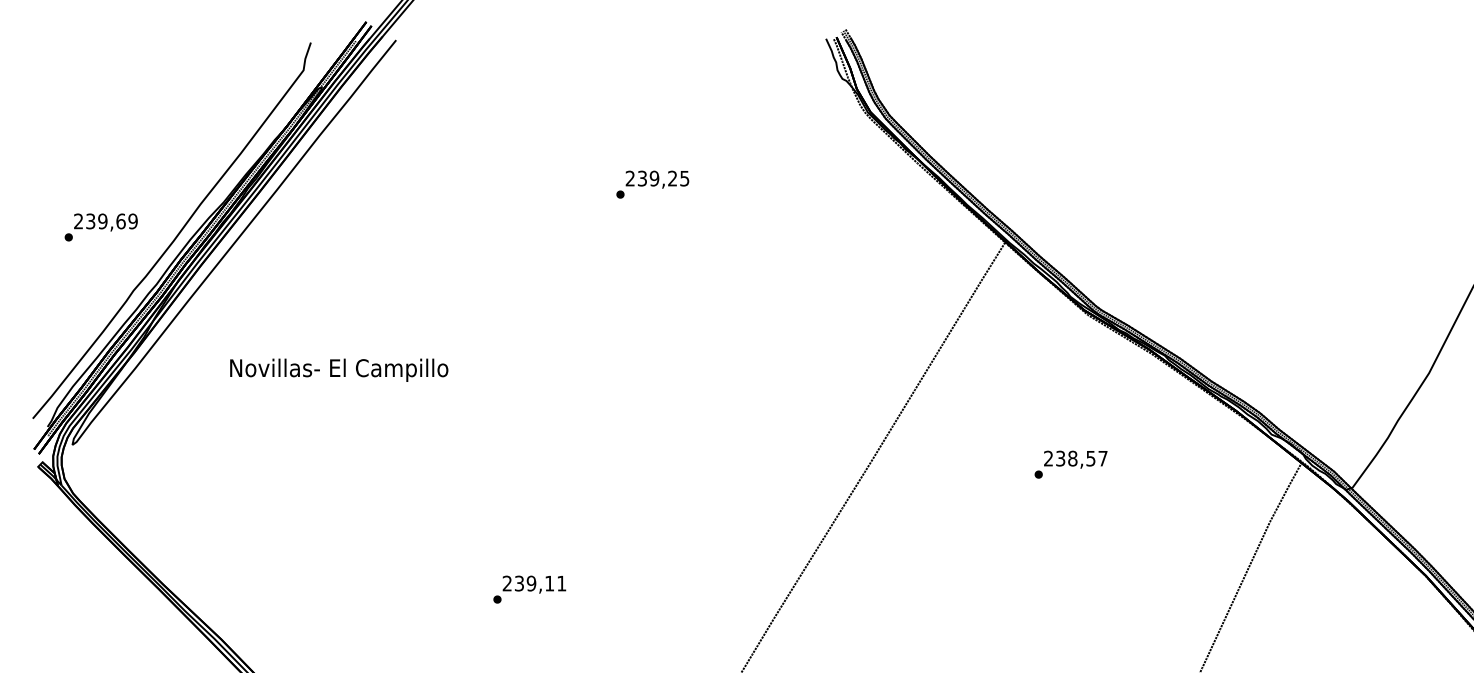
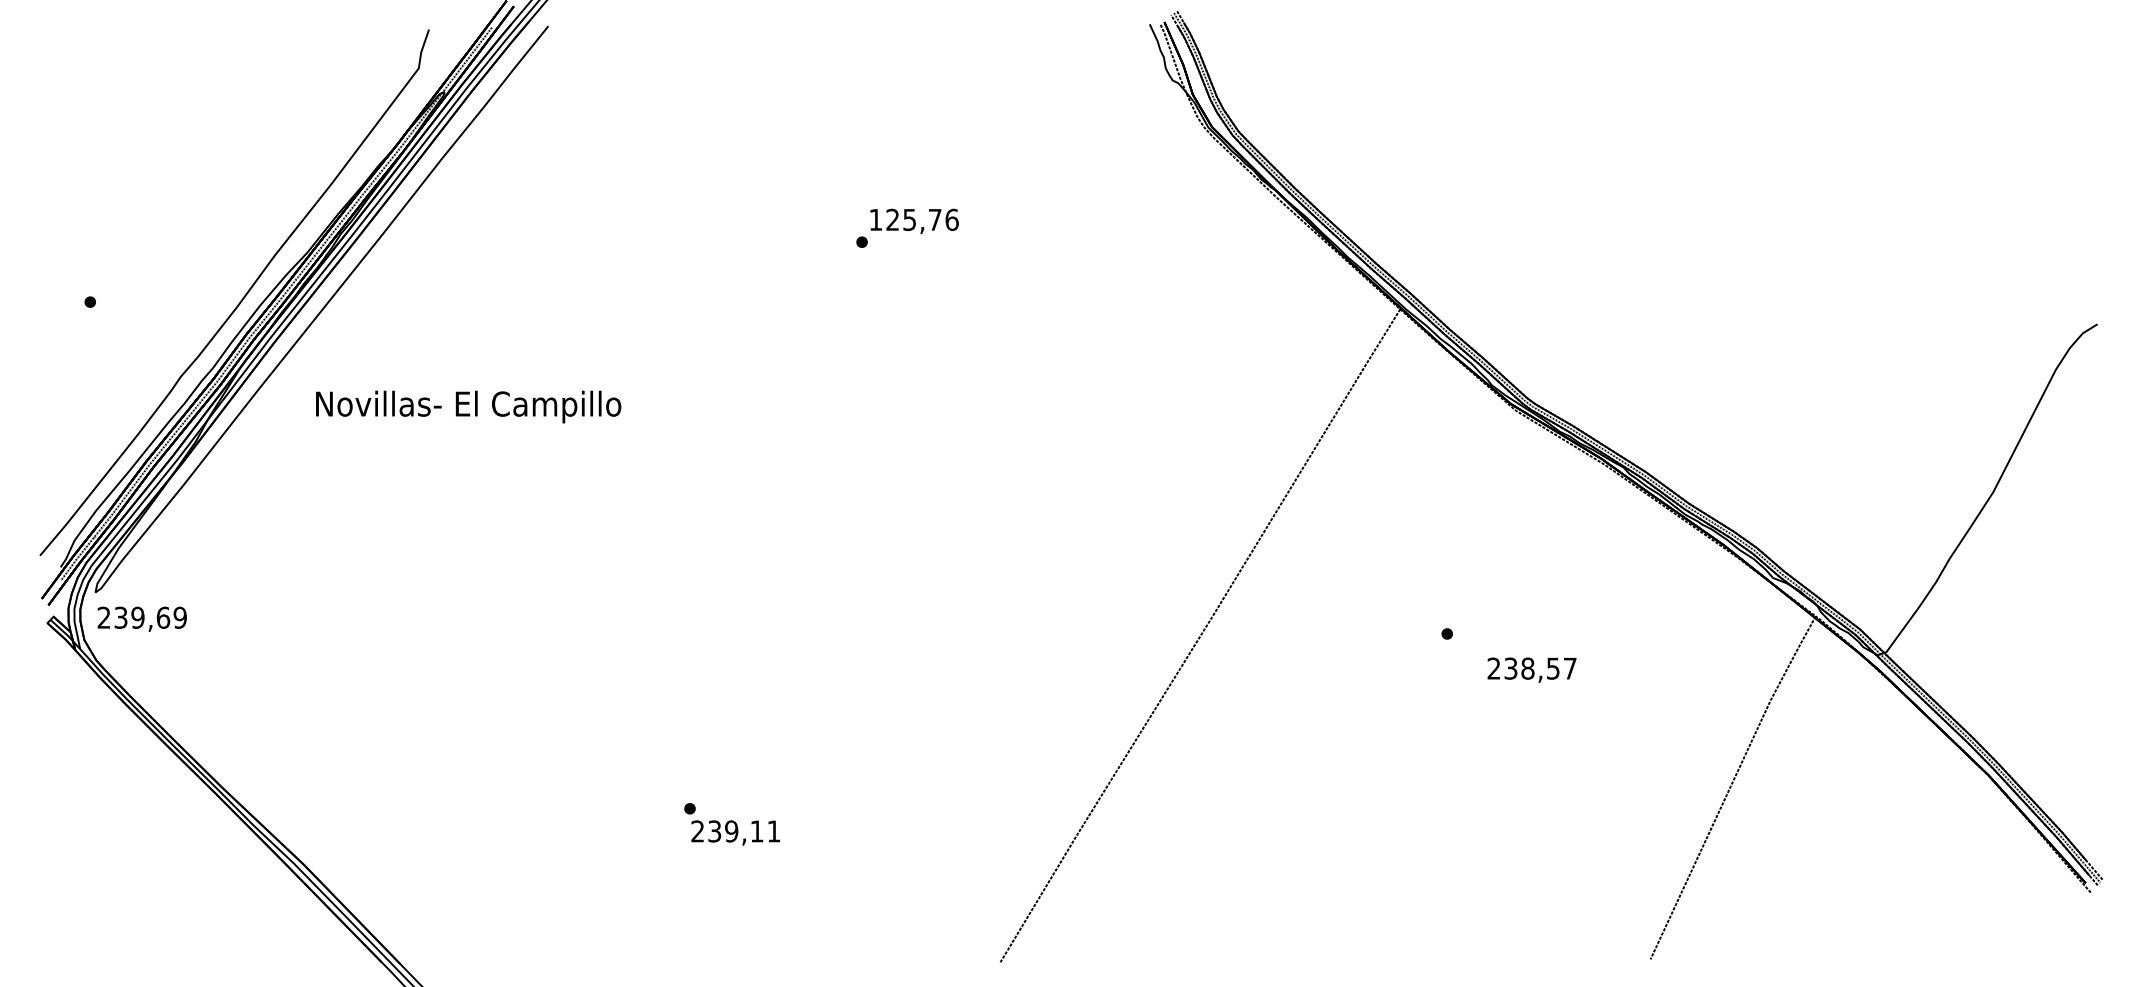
text: (657, 178) -> (913, 219), 239,25 -> 125,76
text: (105, 221) -> (141, 618), moved
text: (339, 369) -> (468, 406), moved
text: (1075, 459) -> (1531, 669), moved
text: (534, 584) -> (735, 832), moved

